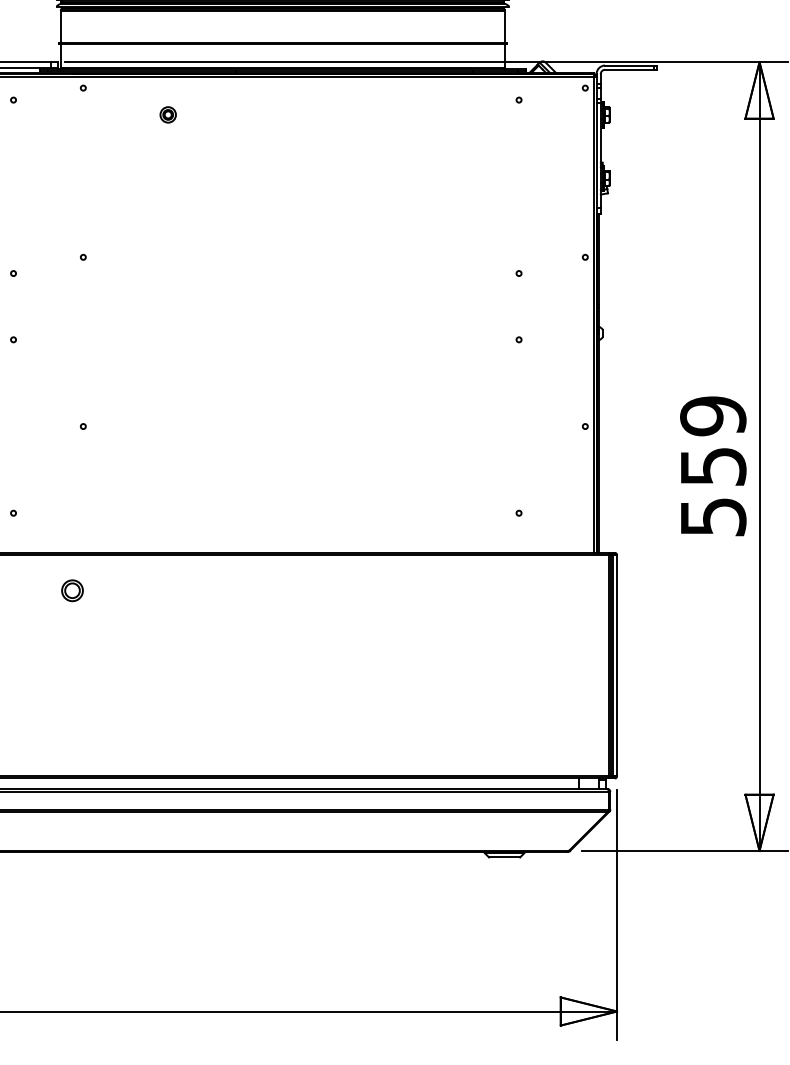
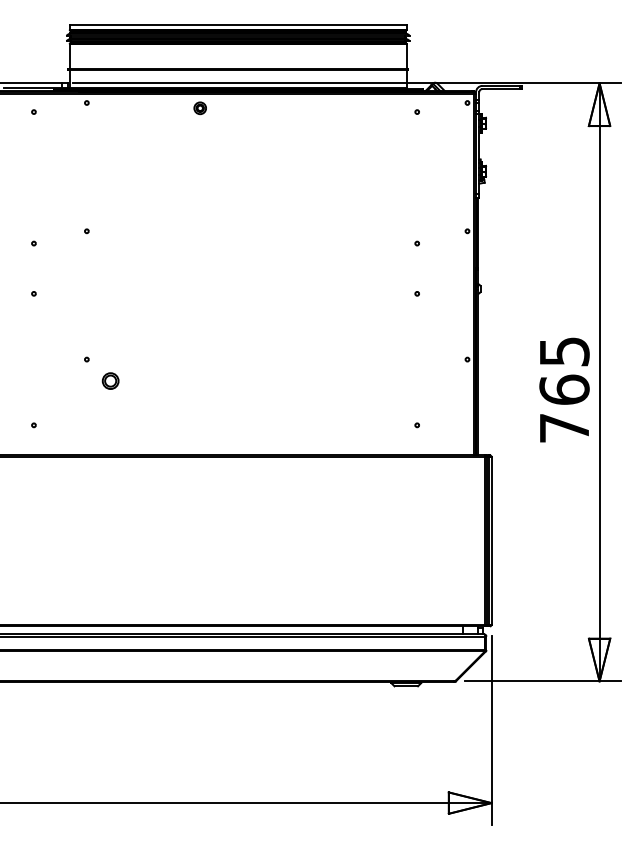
part: (167, 115) -> (199, 108), moved
text: (713, 465) -> (564, 389), 559 -> 765
part: (72, 589) -> (110, 380), moved

